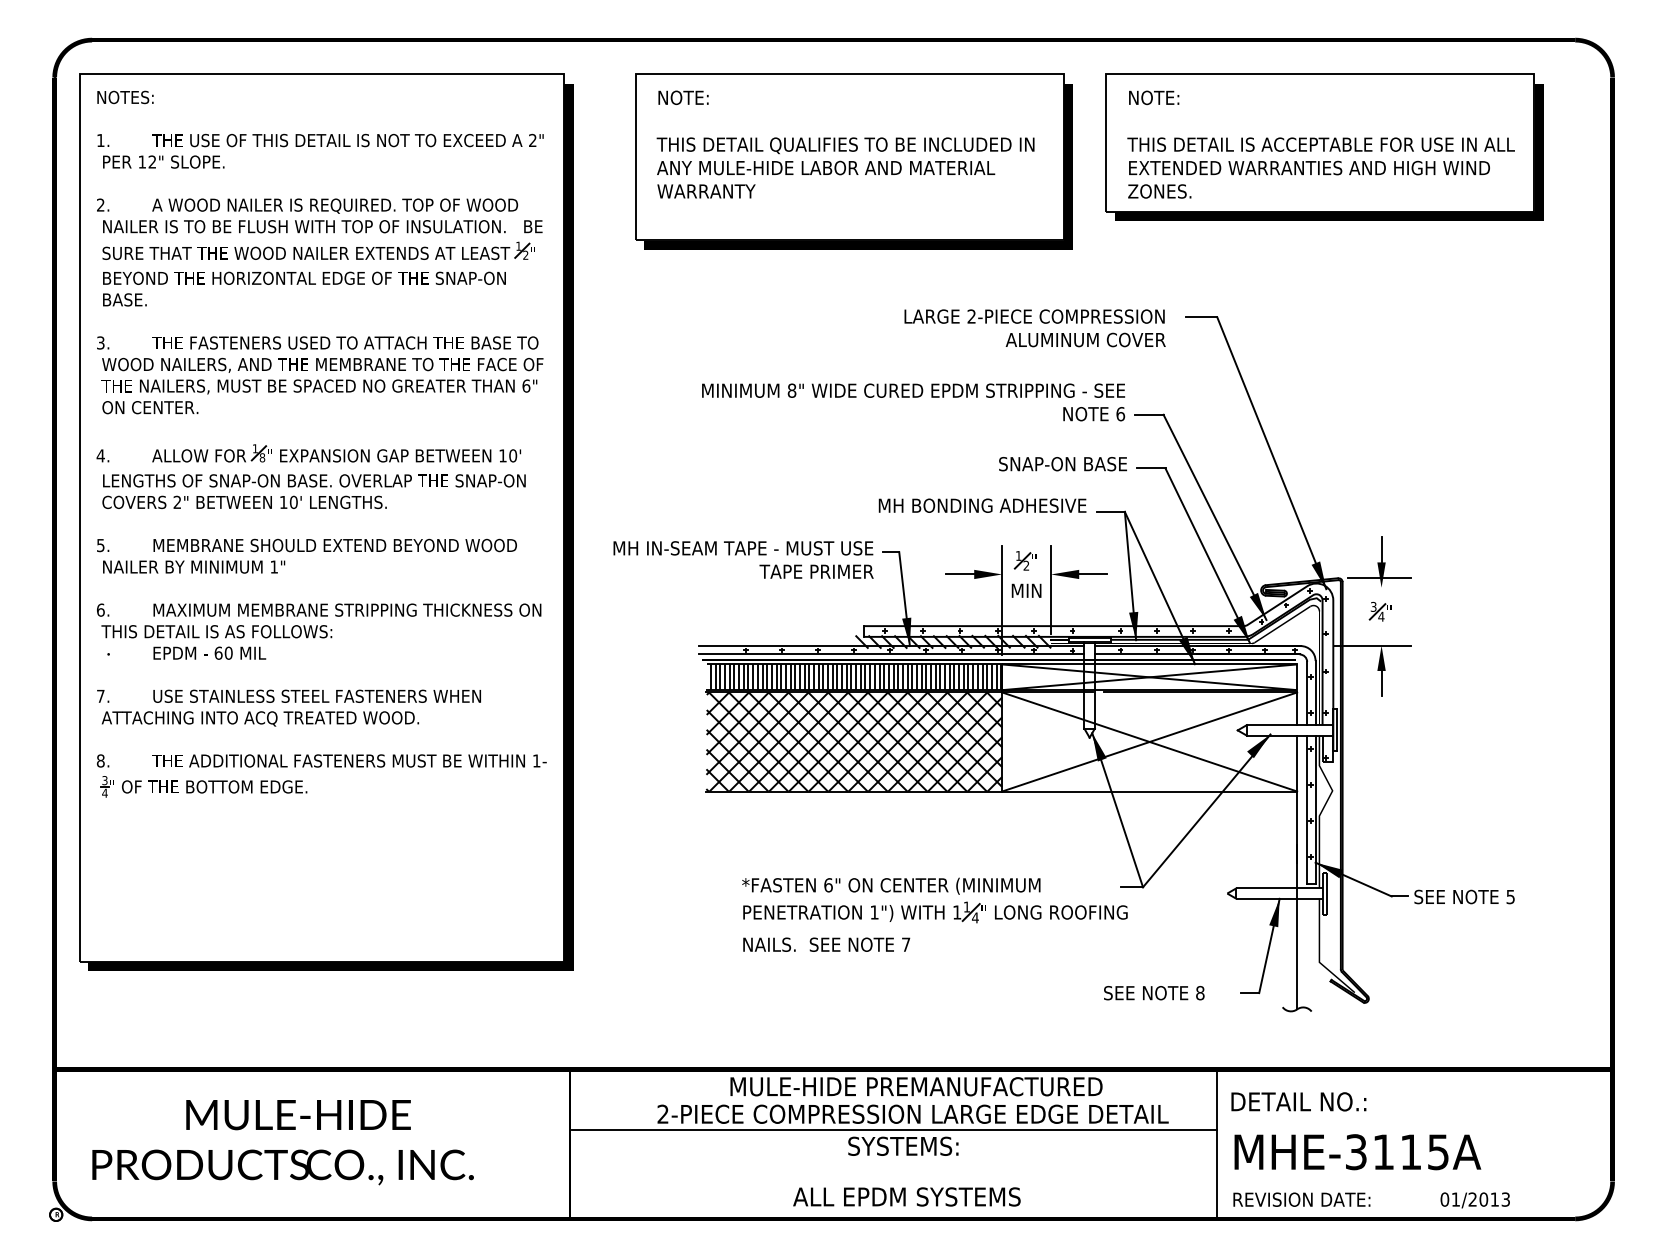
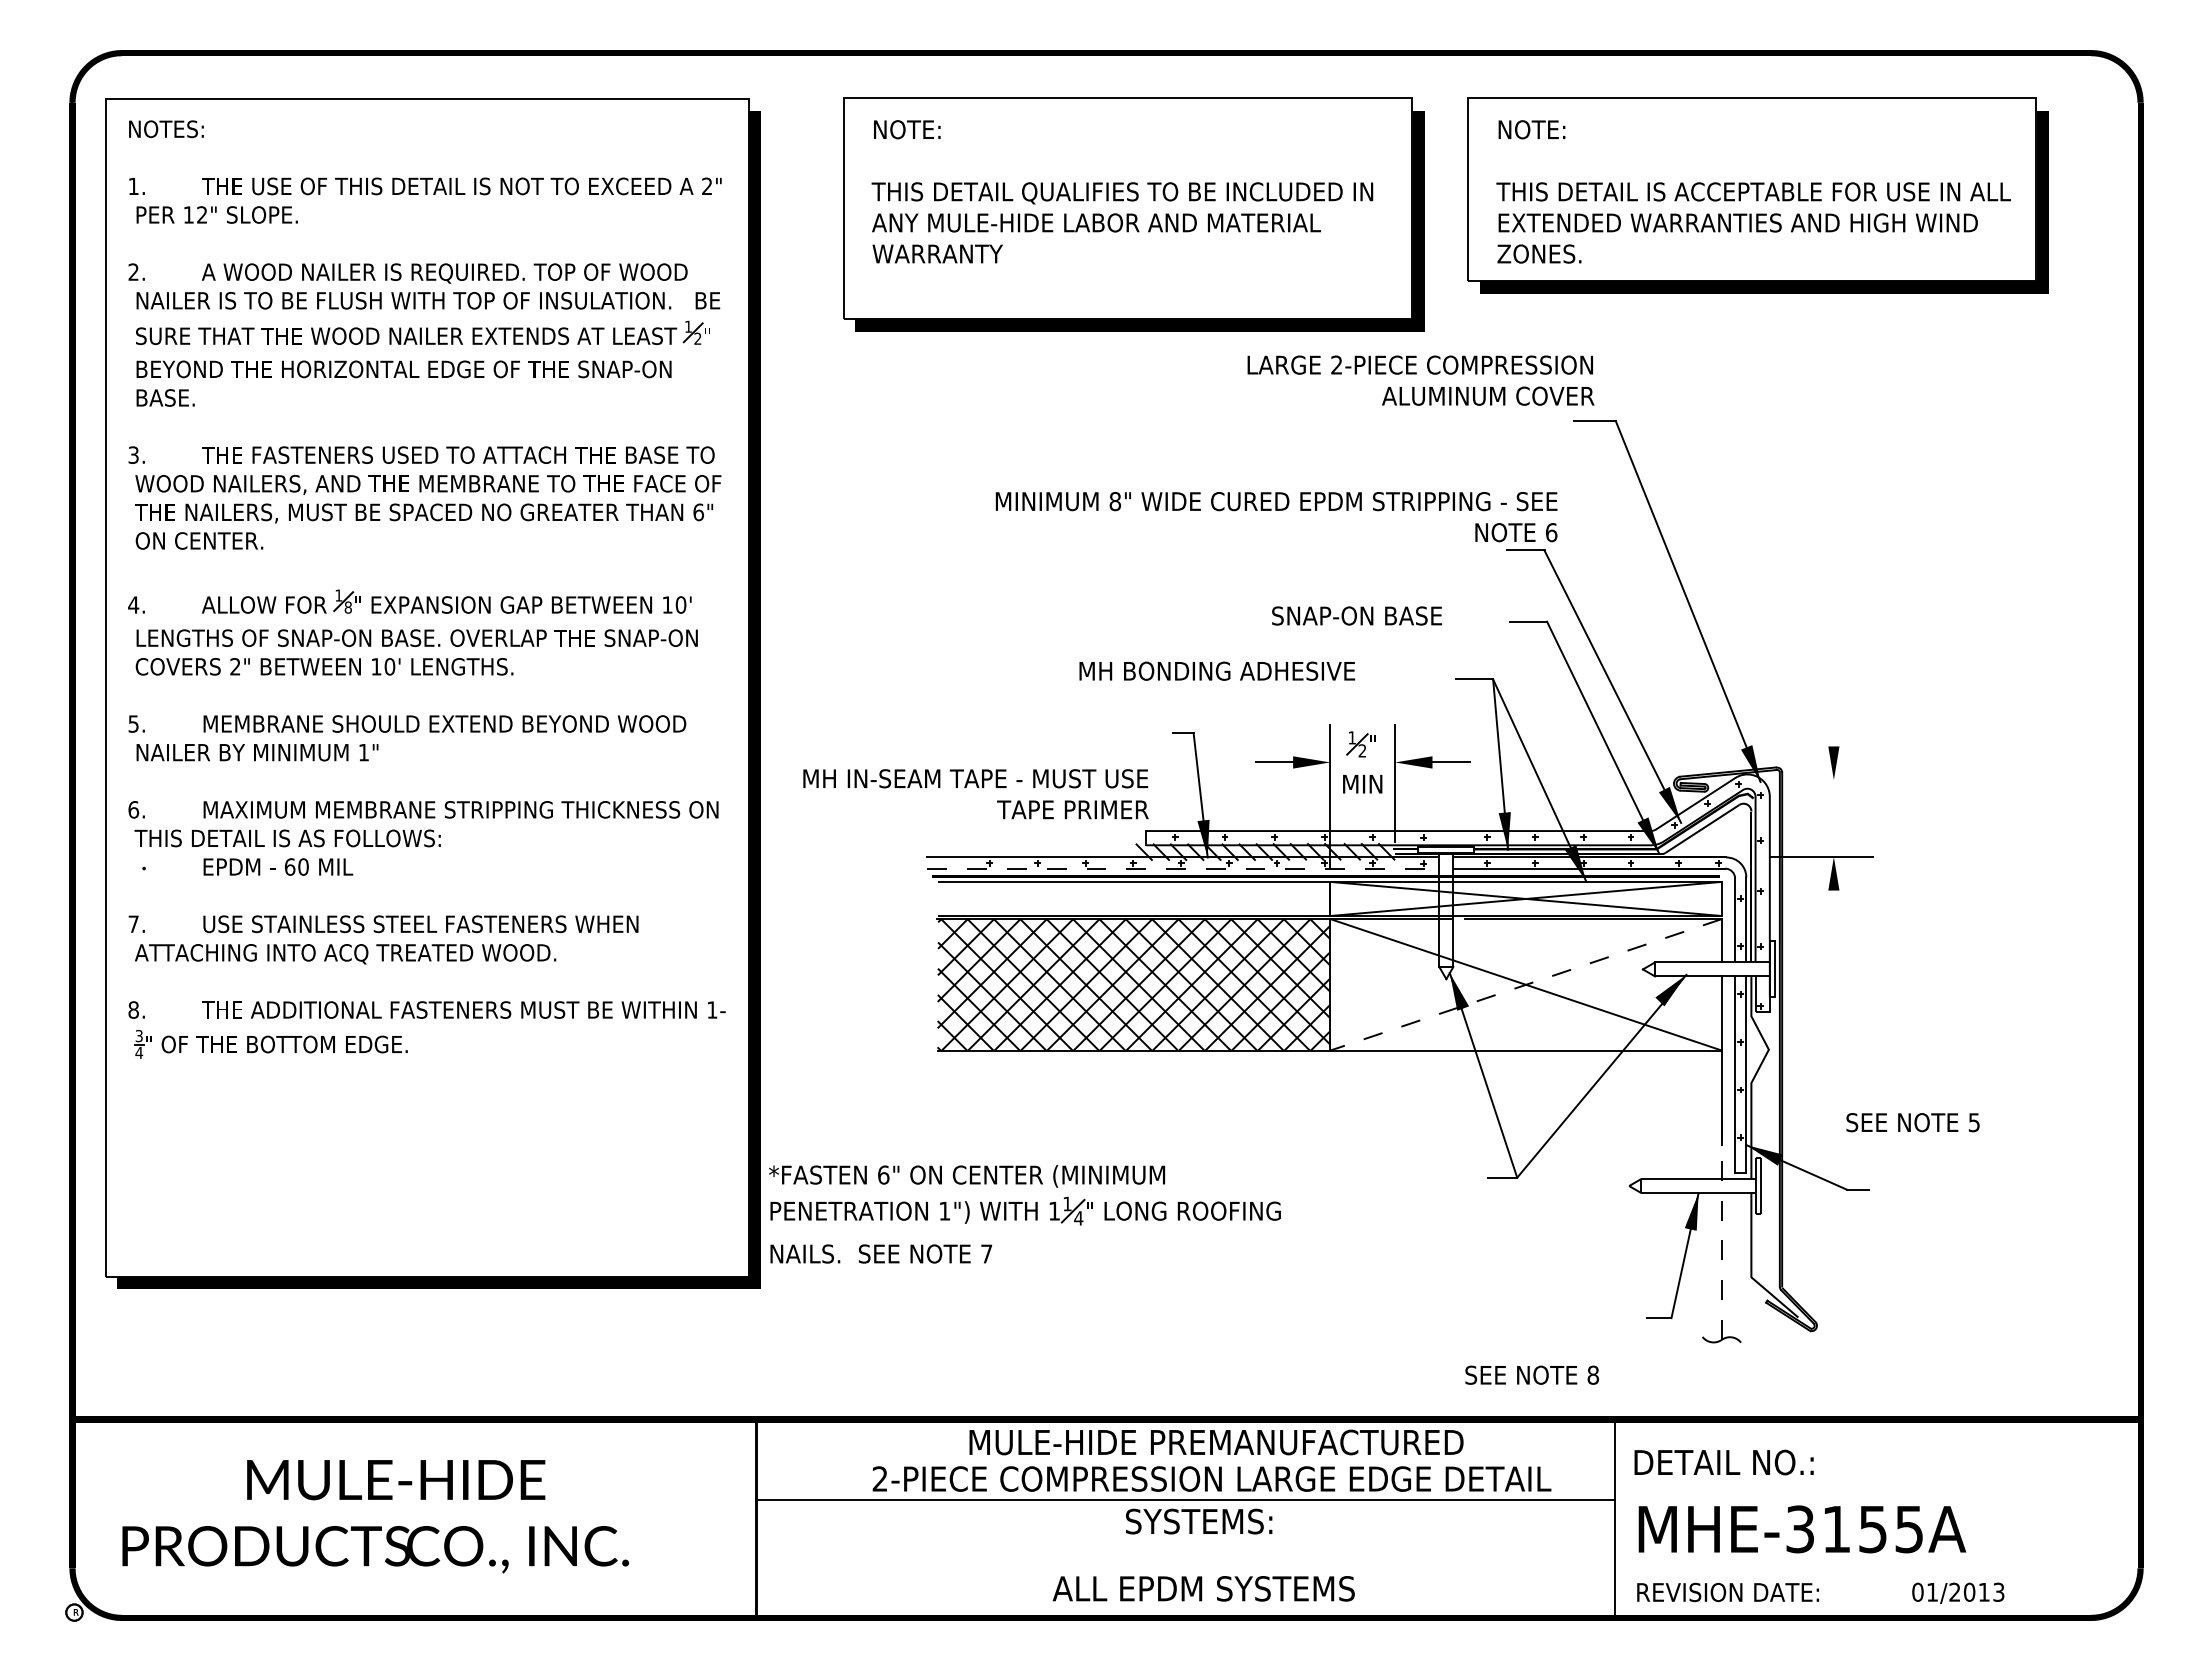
text: (1034, 328) -> (1420, 380), moved
text: (913, 402) -> (1276, 517), moved
text: (1062, 463) -> (1356, 615), moved
text: (982, 505) -> (1217, 670), moved
line: (1381, 549) -> (1833, 729), removed
text: (743, 560) -> (975, 794), moved
line: (1379, 578) -> (1830, 767), removed
part: (1379, 611) -> (1831, 811), removed
line: (891, 654) -> (1183, 868), solid -> dashed
hatch: (855, 676) -> (1135, 898), removed
line: (1381, 683) -> (1833, 907), removed
line: (1149, 741) -> (1525, 984), solid -> dashed
text: (1464, 896) -> (1912, 1122), moved
part: (934, 915) -> (1024, 1214), moved
line: (1296, 927) -> (1721, 1230), solid -> dashed
text: (1153, 992) -> (1531, 1374), moved
text: (1410, 1152) -> (1872, 1529), MHE-3115A -> MHE-3155A

